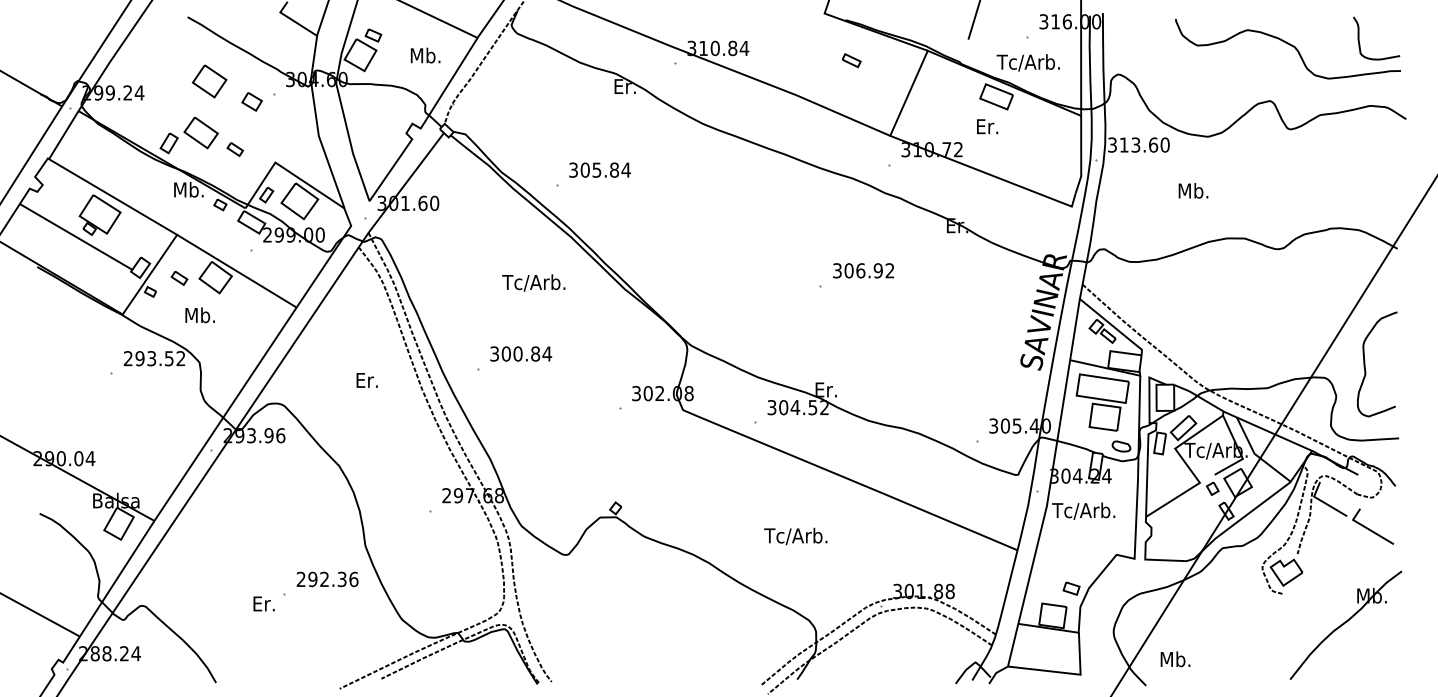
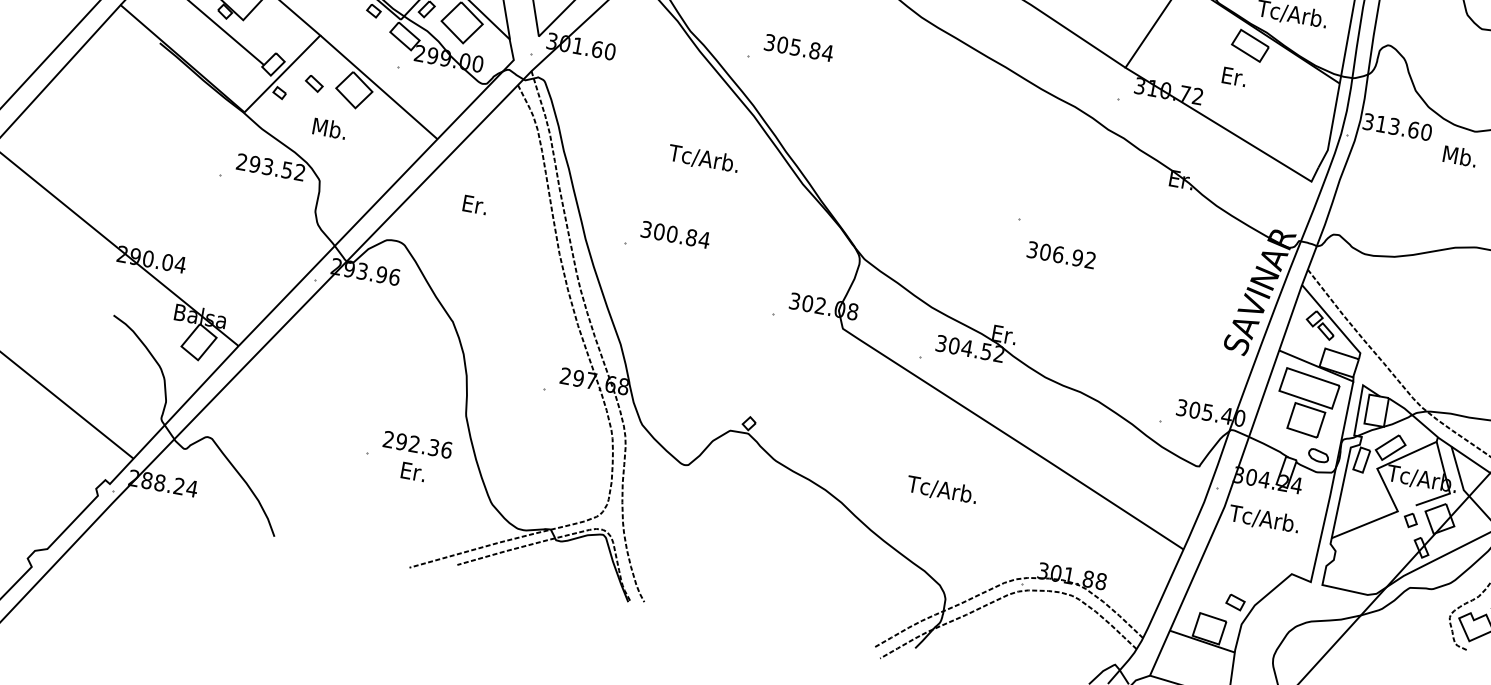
text: (1193, 190) -> (1460, 155), moved
text: (863, 270) -> (1061, 254), moved
text: (366, 380) -> (474, 204), moved
text: (263, 603) -> (412, 471), moved

